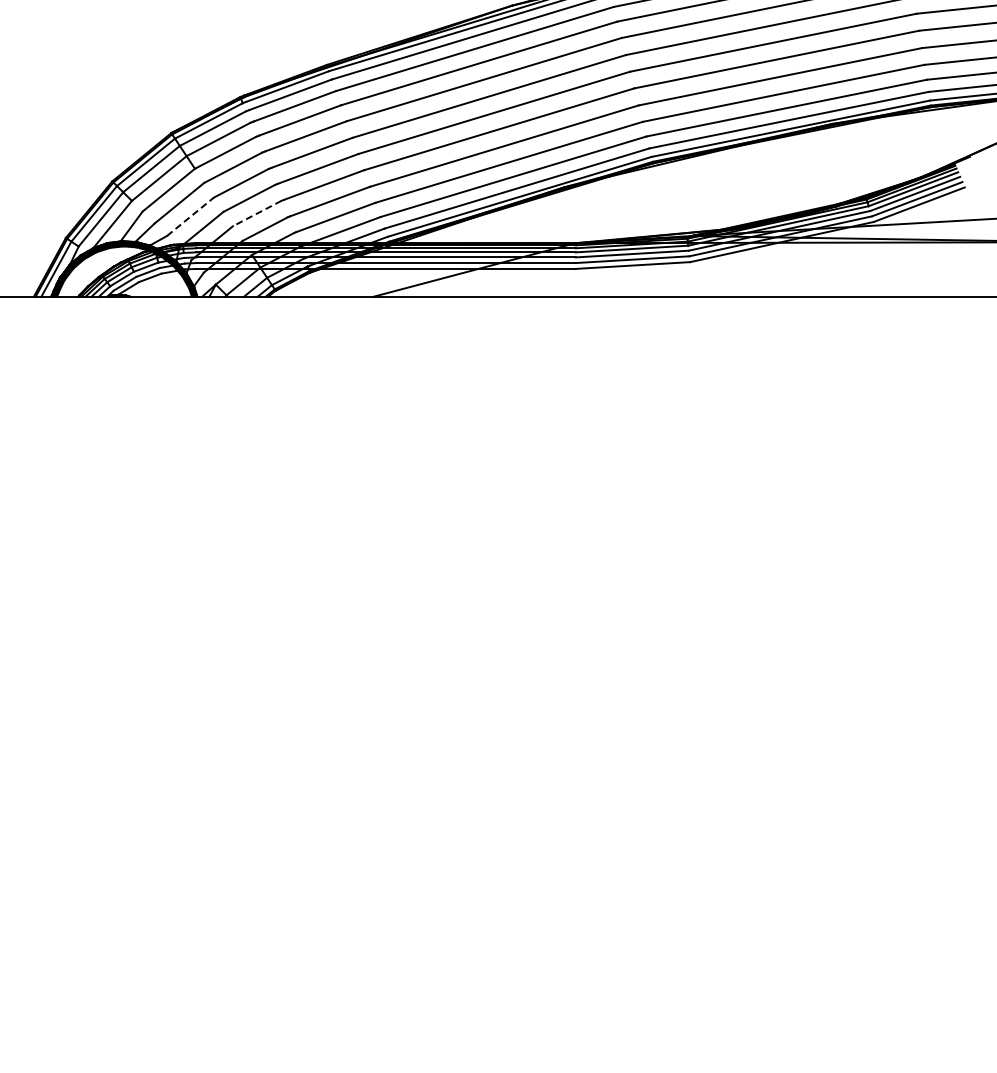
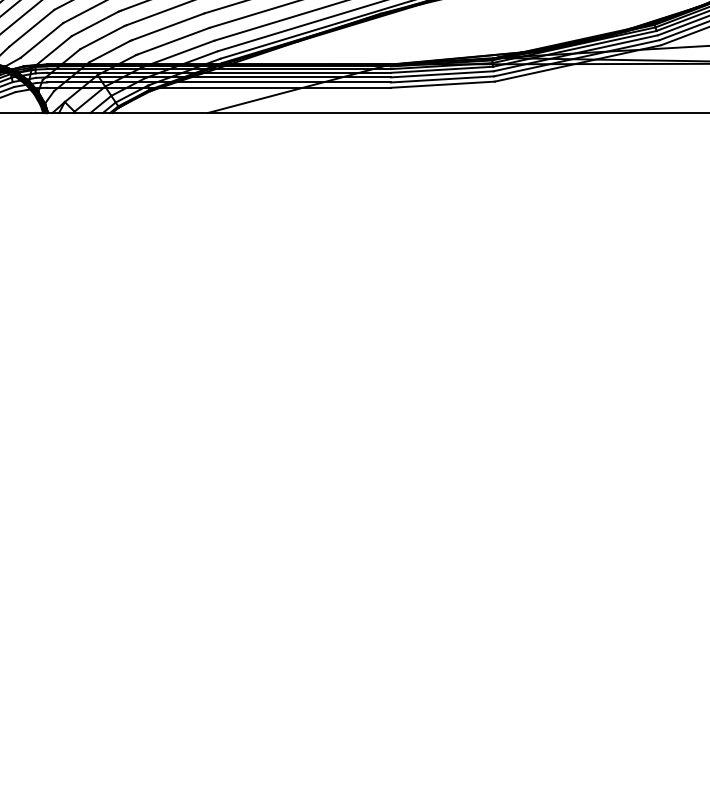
line: (256, 213) -> (101, 37), dashed -> solid
line: (190, 216) -> (41, 40), dashed -> solid

